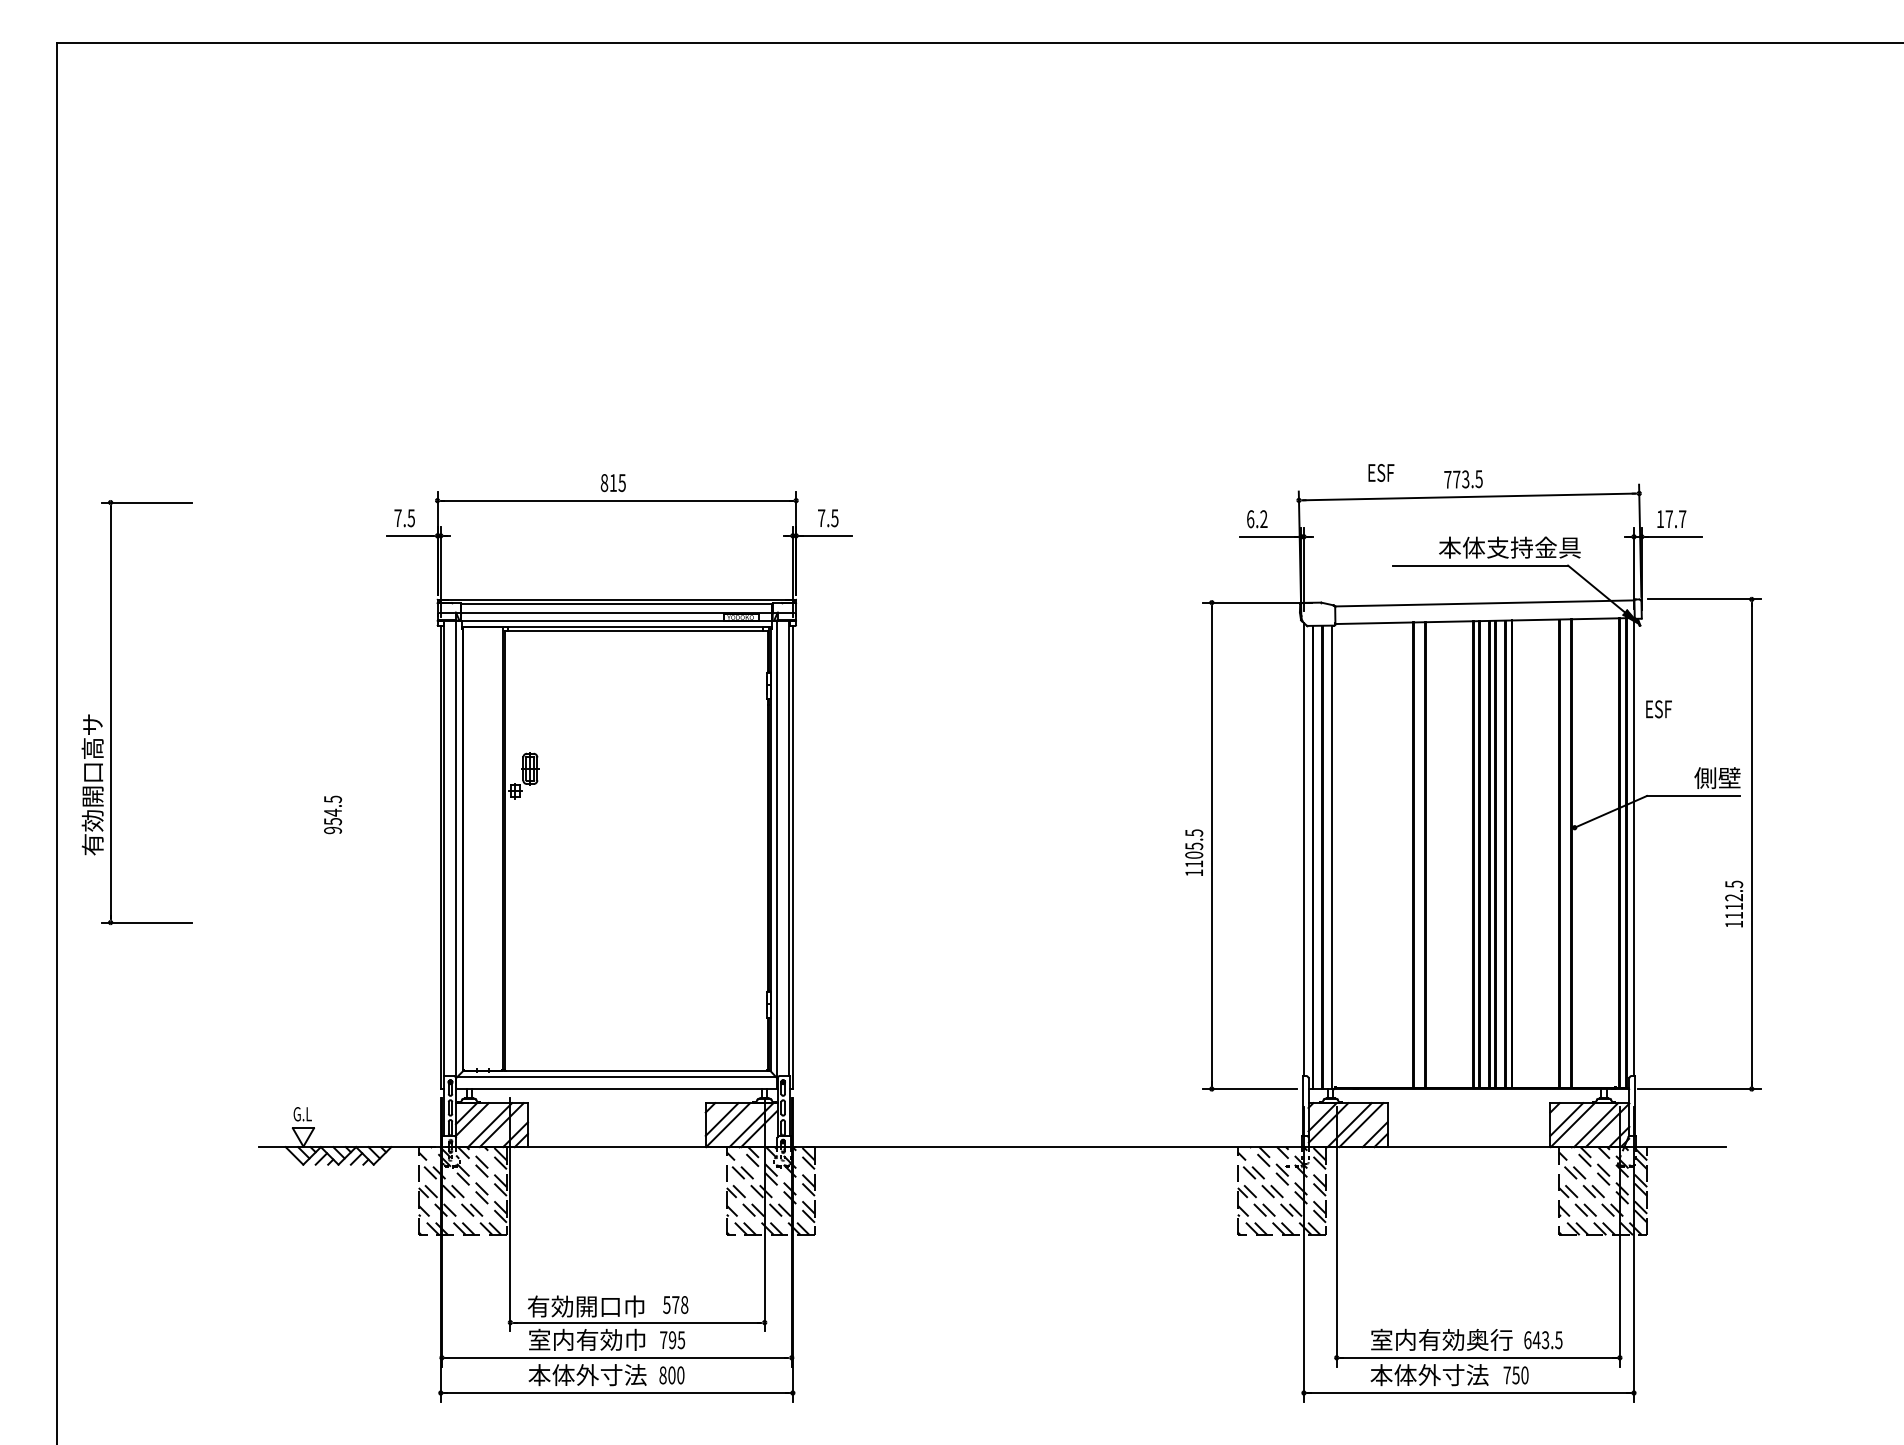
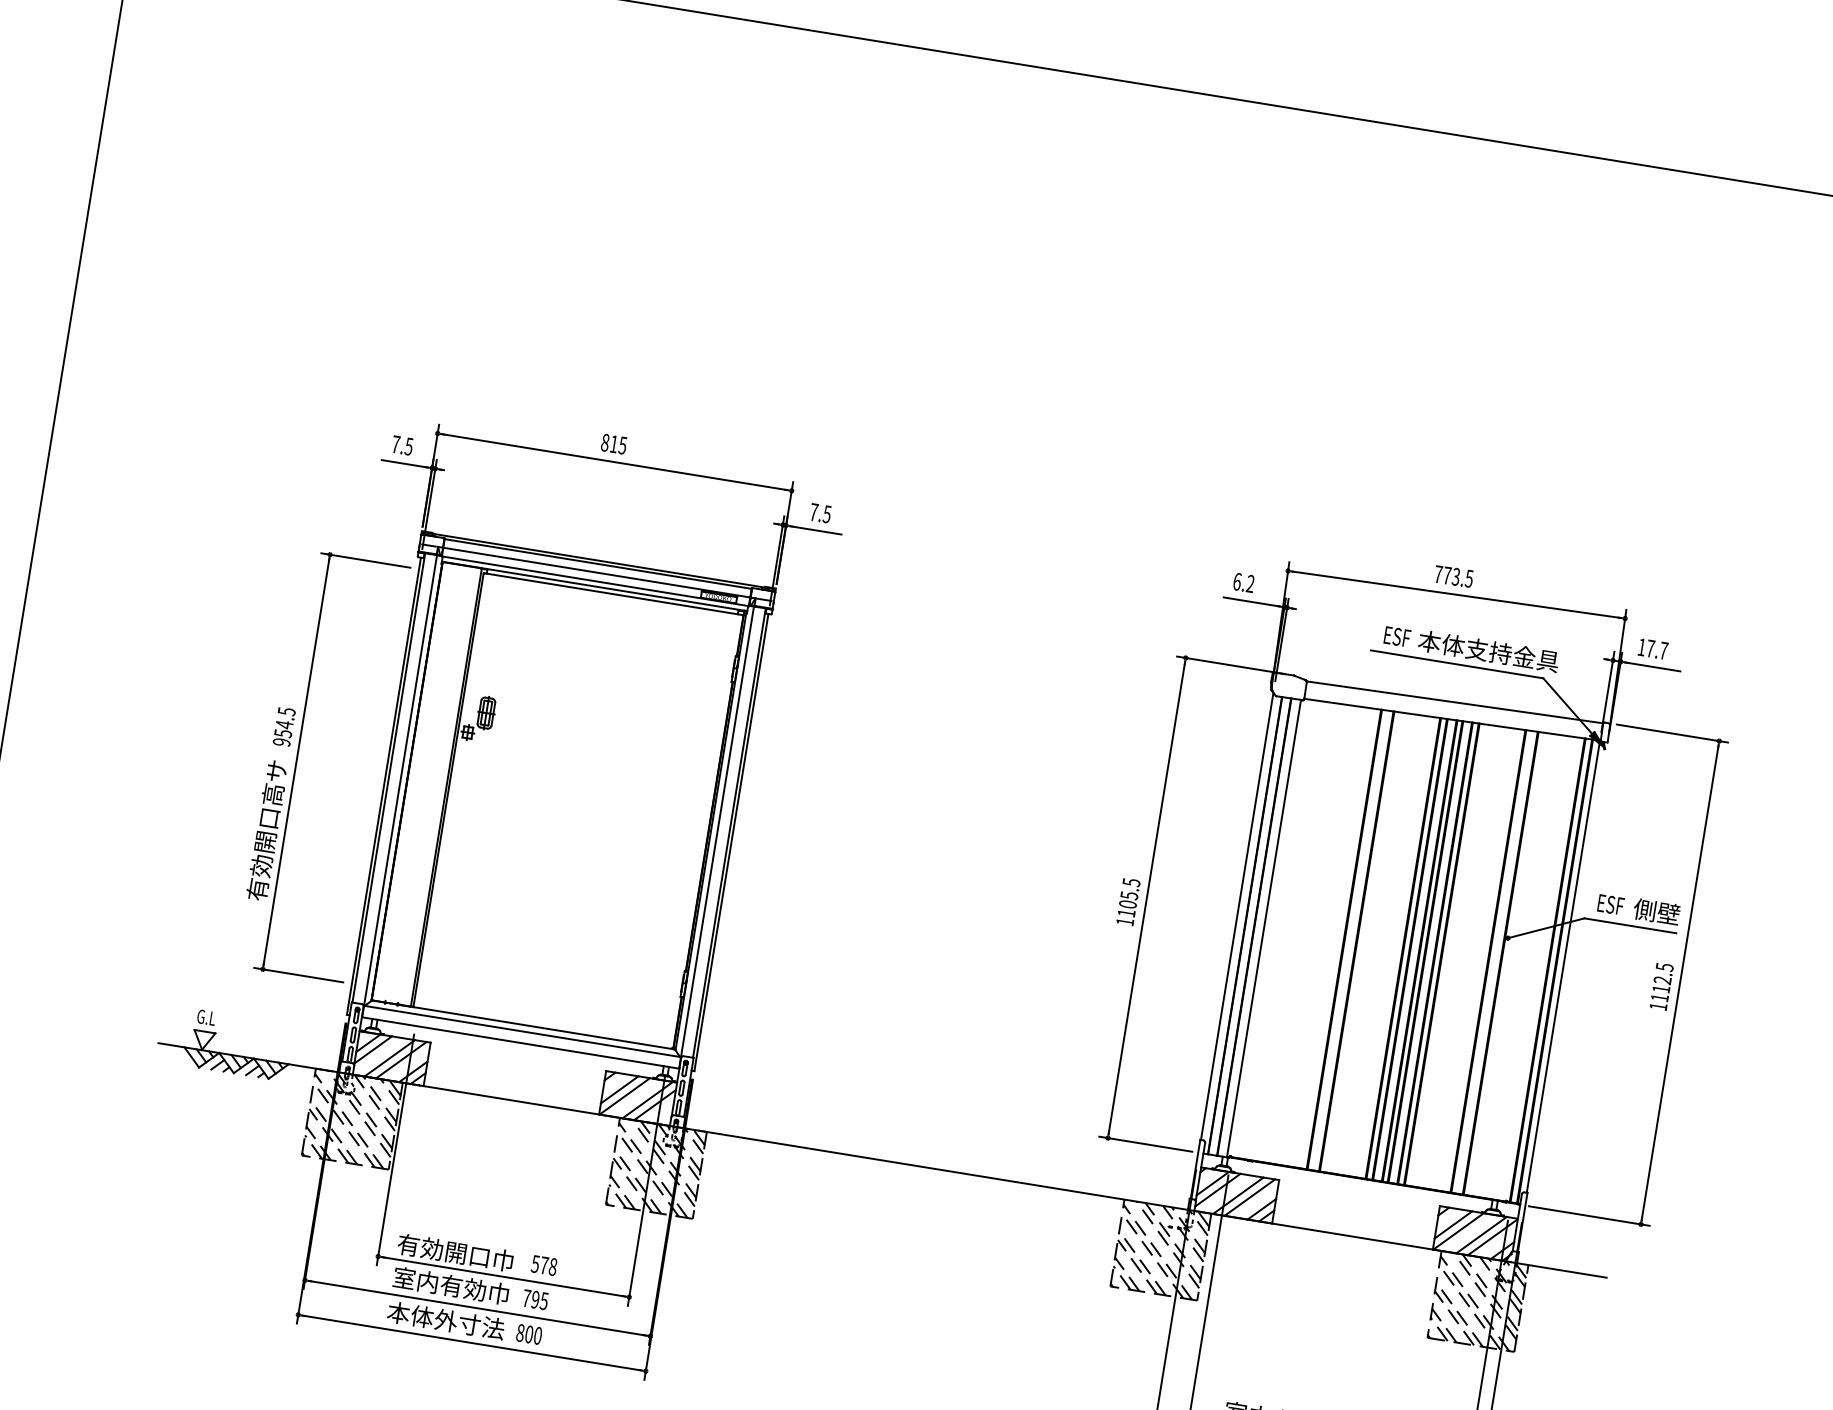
text: (1381, 472) -> (1397, 636), moved
text: (1658, 709) -> (1610, 904), moved
part: (111, 712) -> (297, 762), moved
text: (1734, 903) -> (1662, 986), moved

